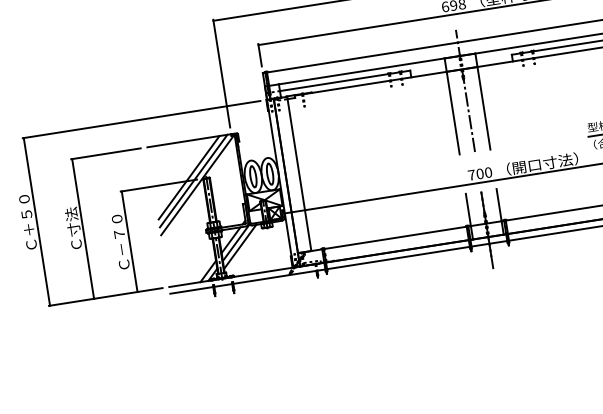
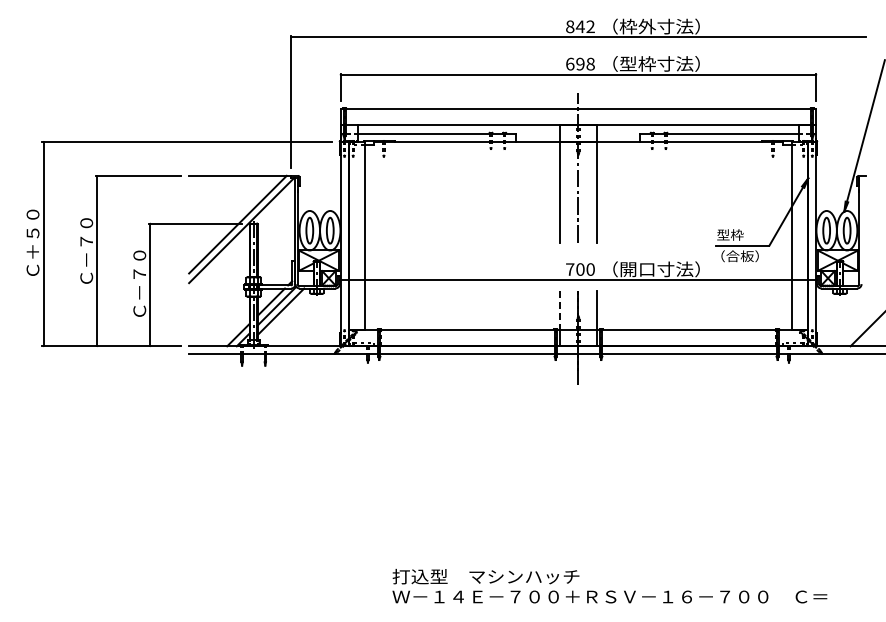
line: (189, 177) -> (233, 219), removed
line: (468, 210) -> (559, 310), solid -> dashed
text: (72, 215) -> (86, 243), Ｃ寸法 -> Ｃ－７０

